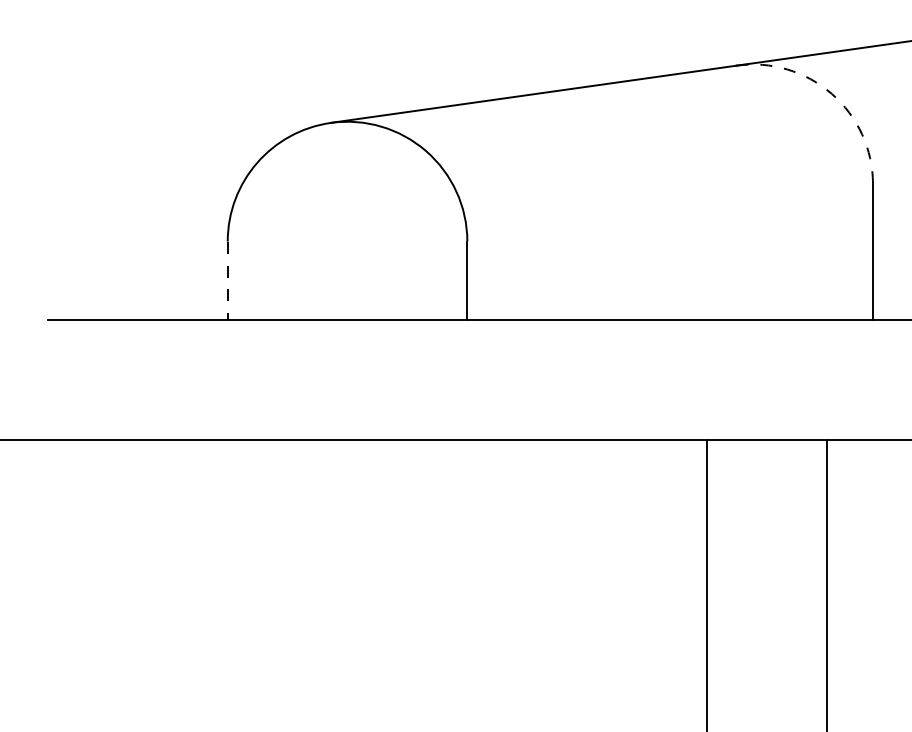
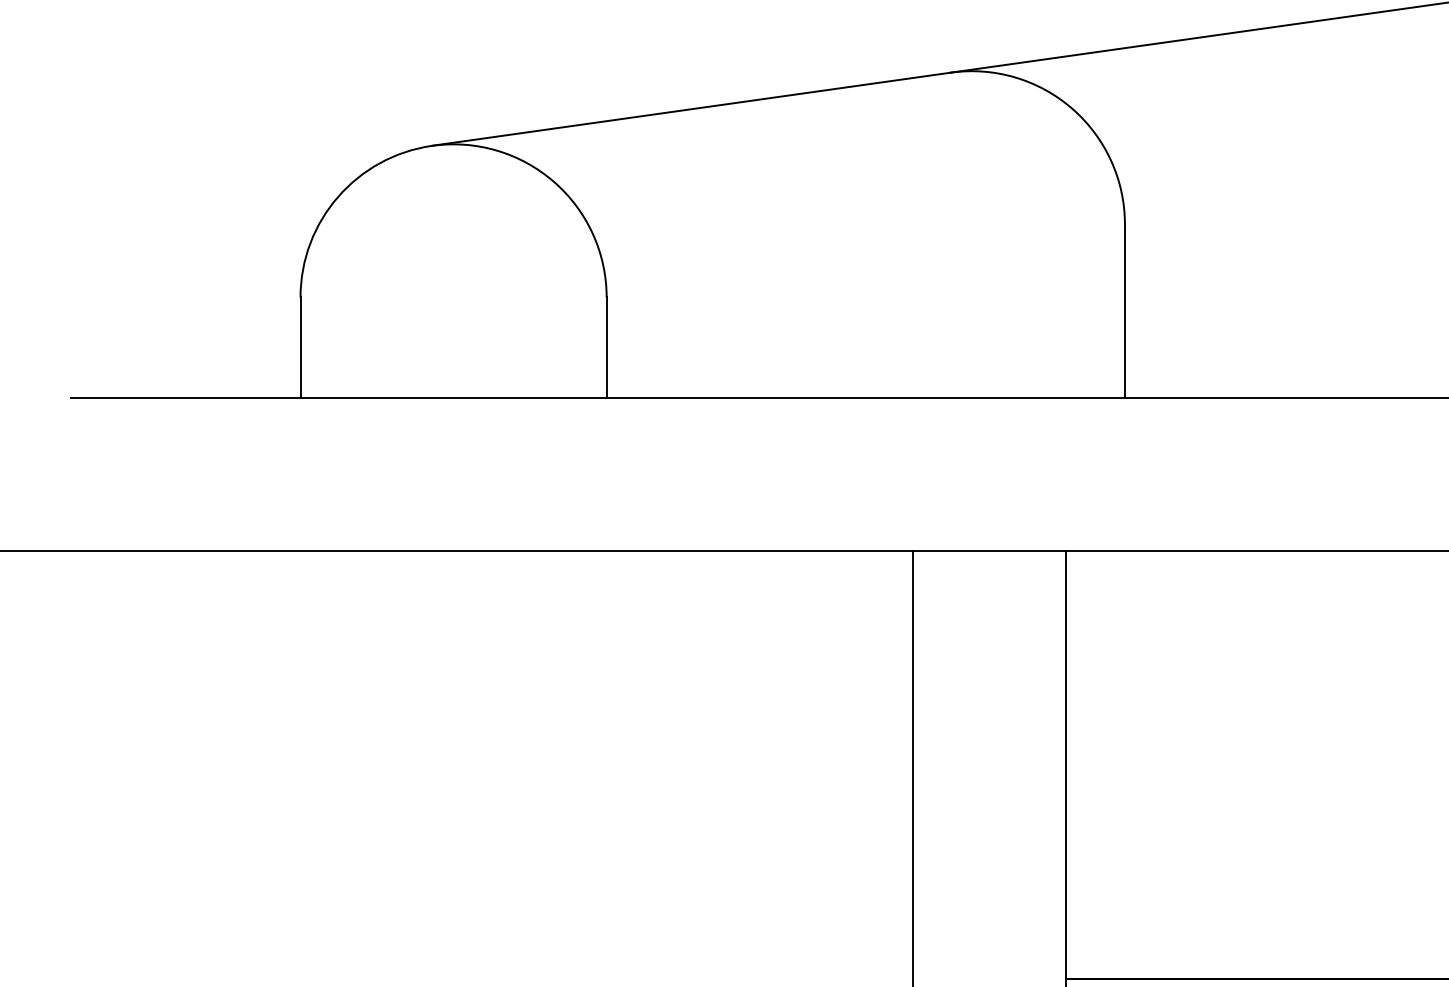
arc: (831, 93) -> (1072, 108), dashed -> solid
line: (227, 281) -> (300, 348), dashed -> solid

